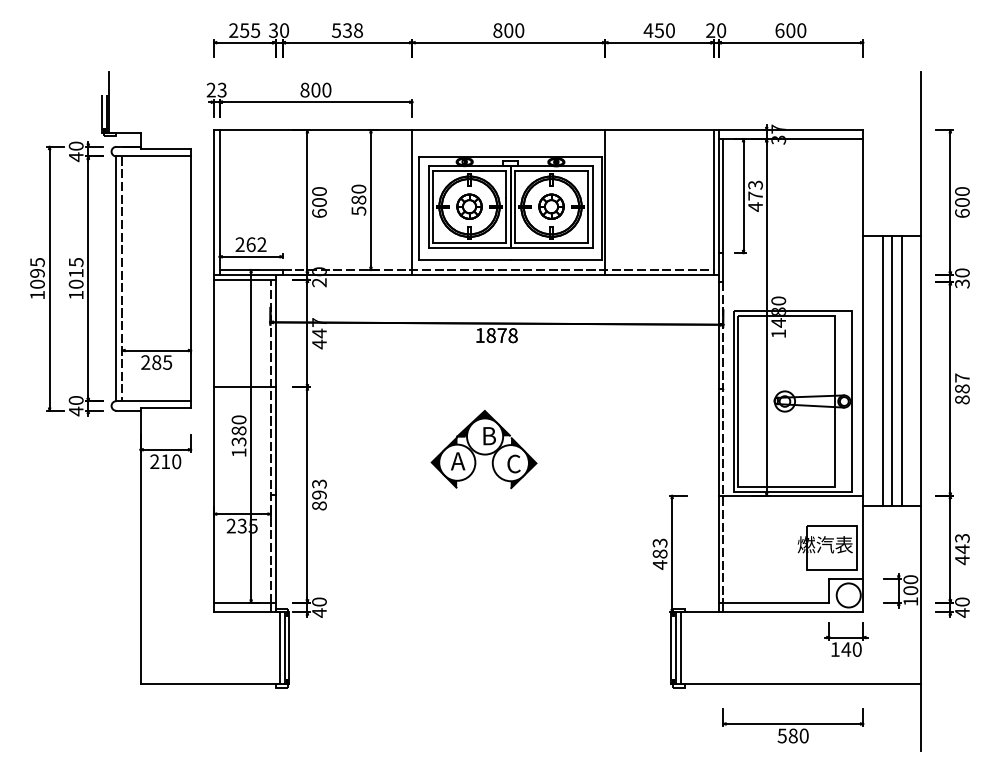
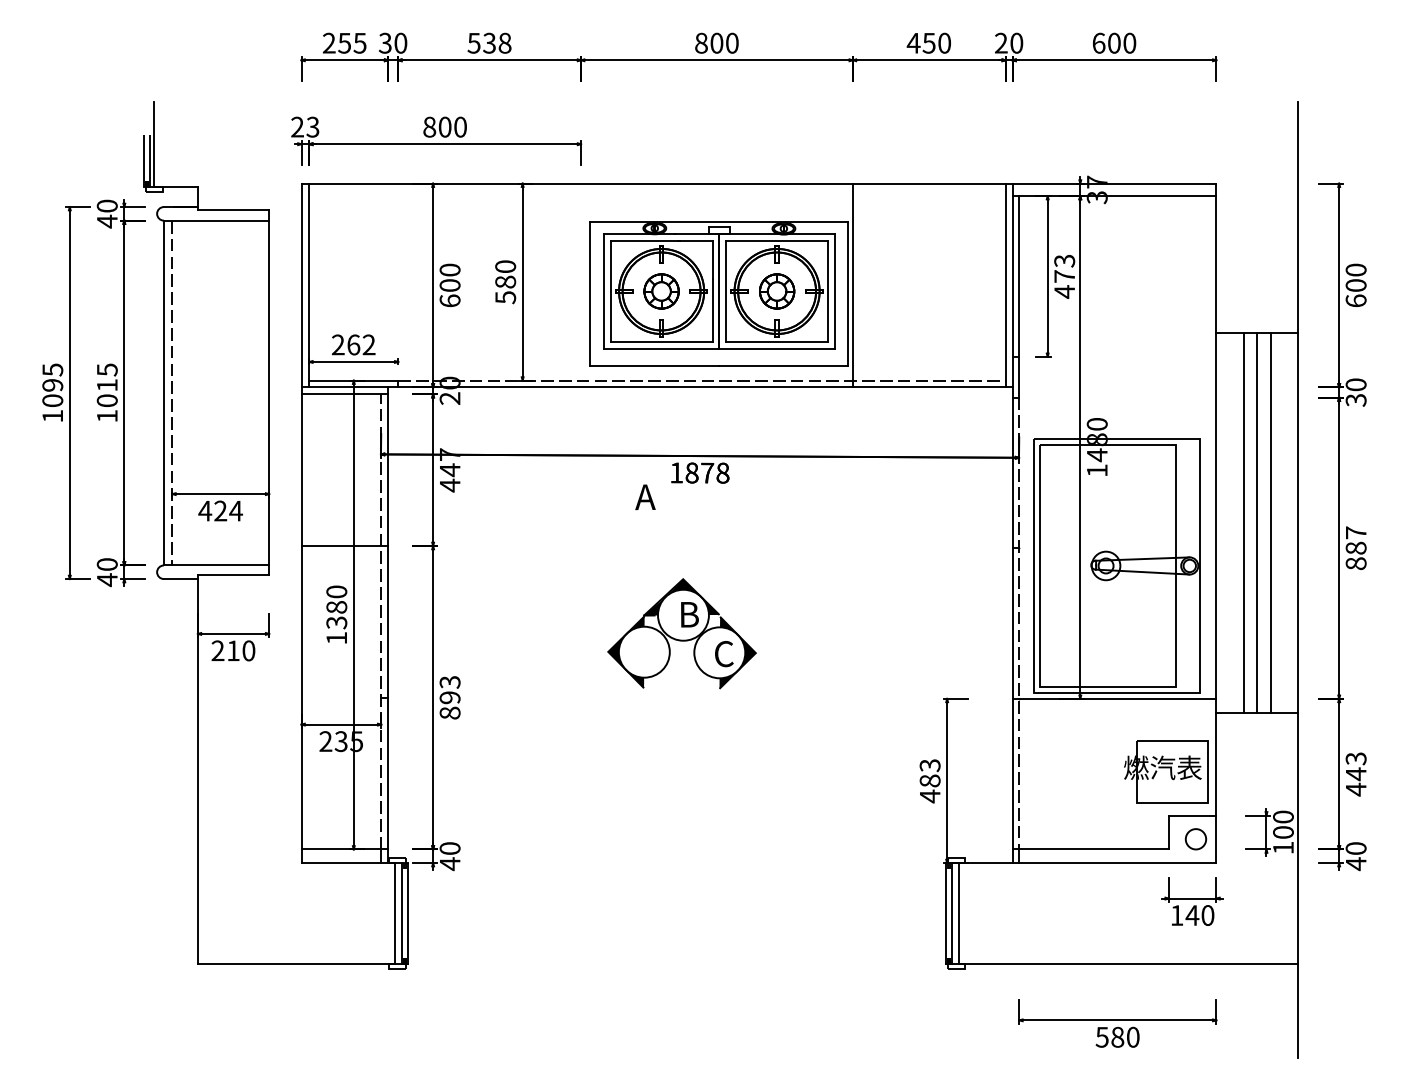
line: (412, 202) -> (581, 285), removed
text: (156, 362) -> (220, 510), 285 -> 424
text: (458, 460) -> (645, 496), moved
circle: (848, 595) -> (1195, 839), size x0.6

